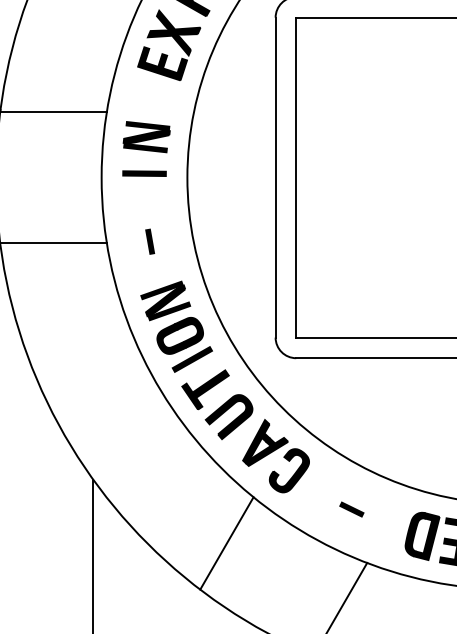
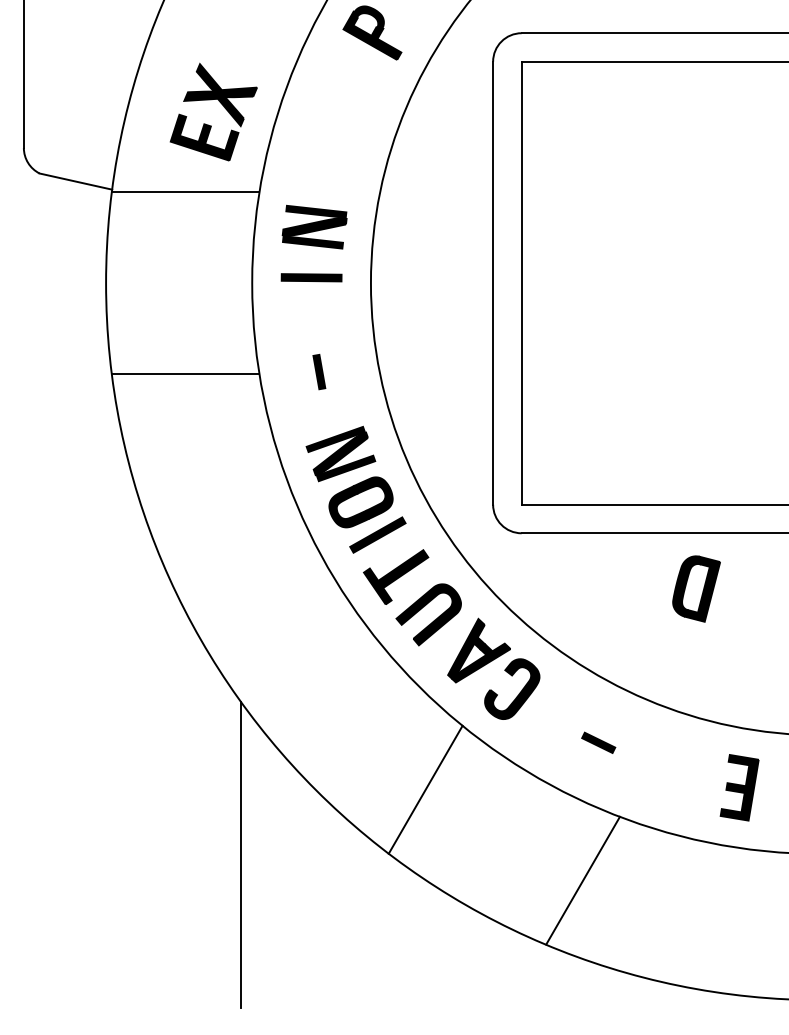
part: (174, 39) -> (220, 103), moved
part: (422, 536) -> (696, 588), moved

